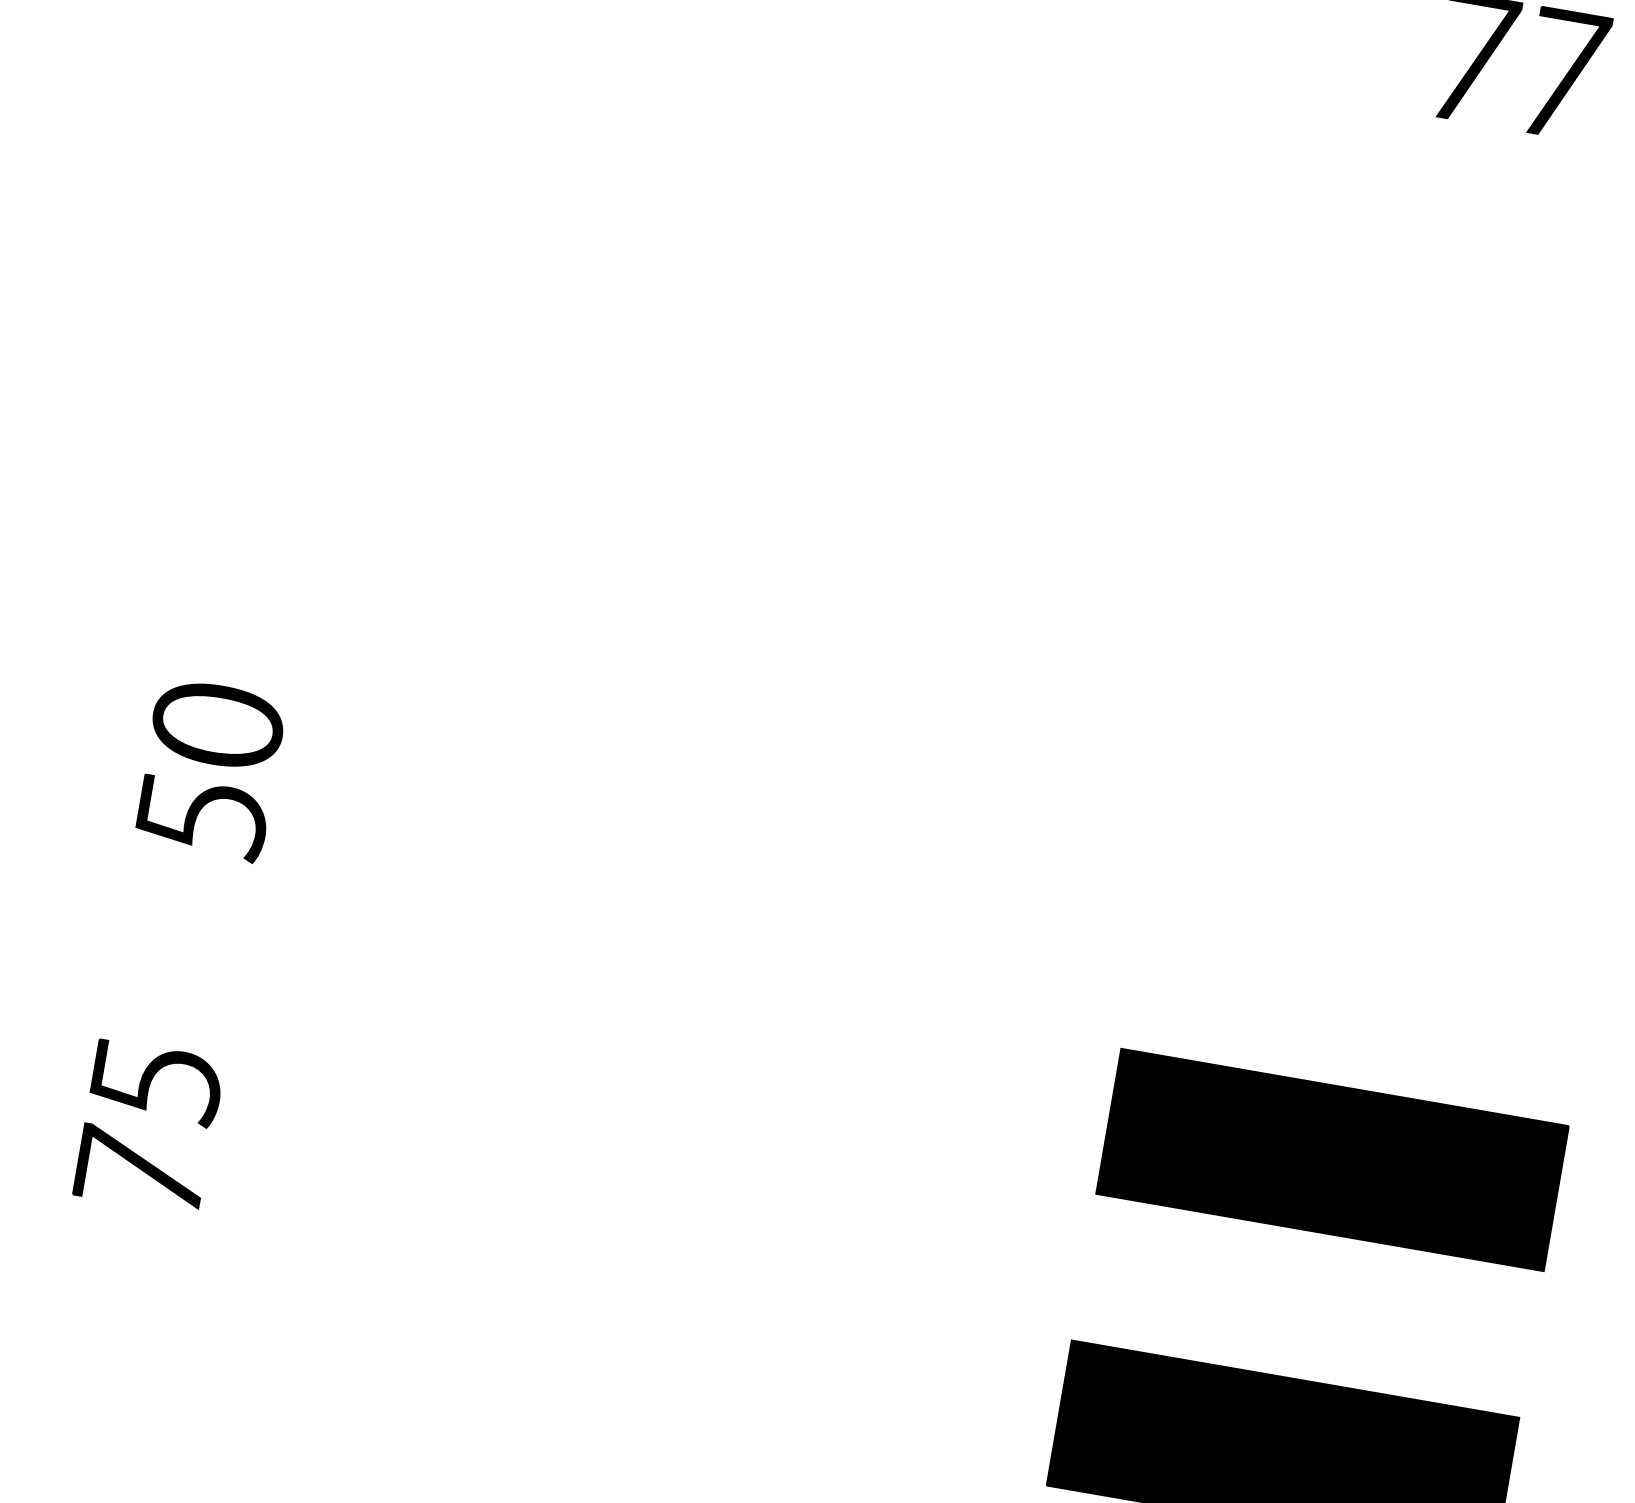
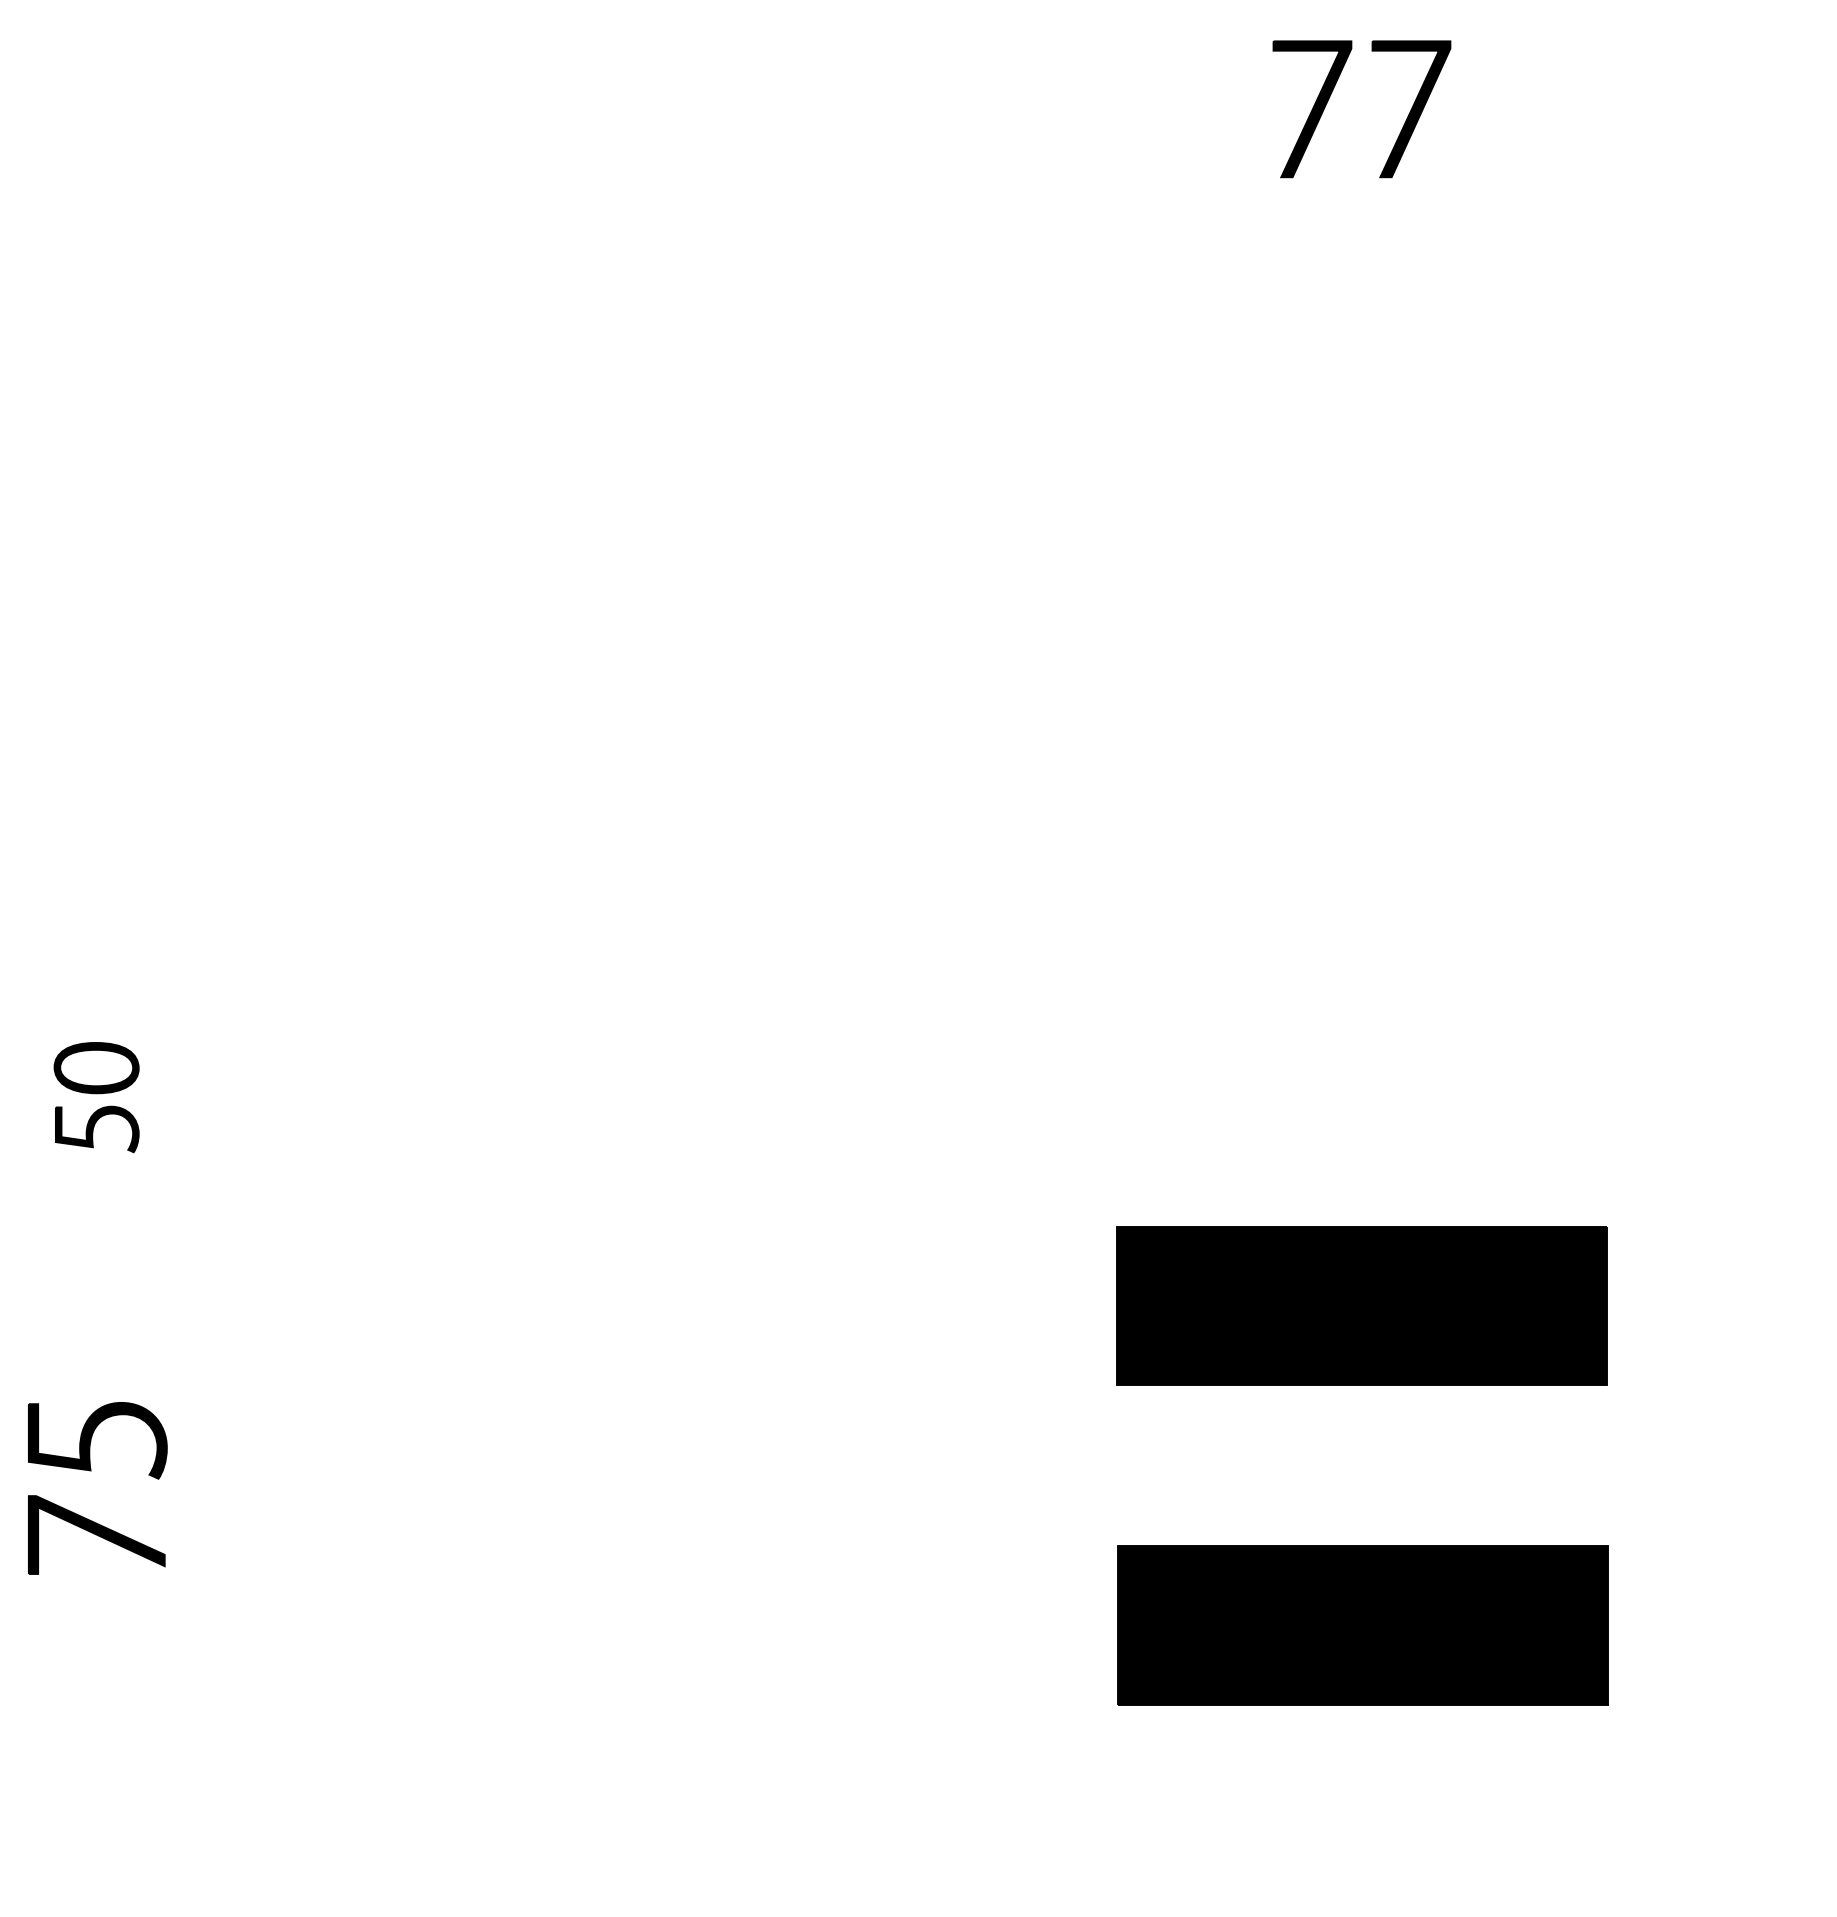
part: (209, 769) -> (96, 1097), size x0.6

